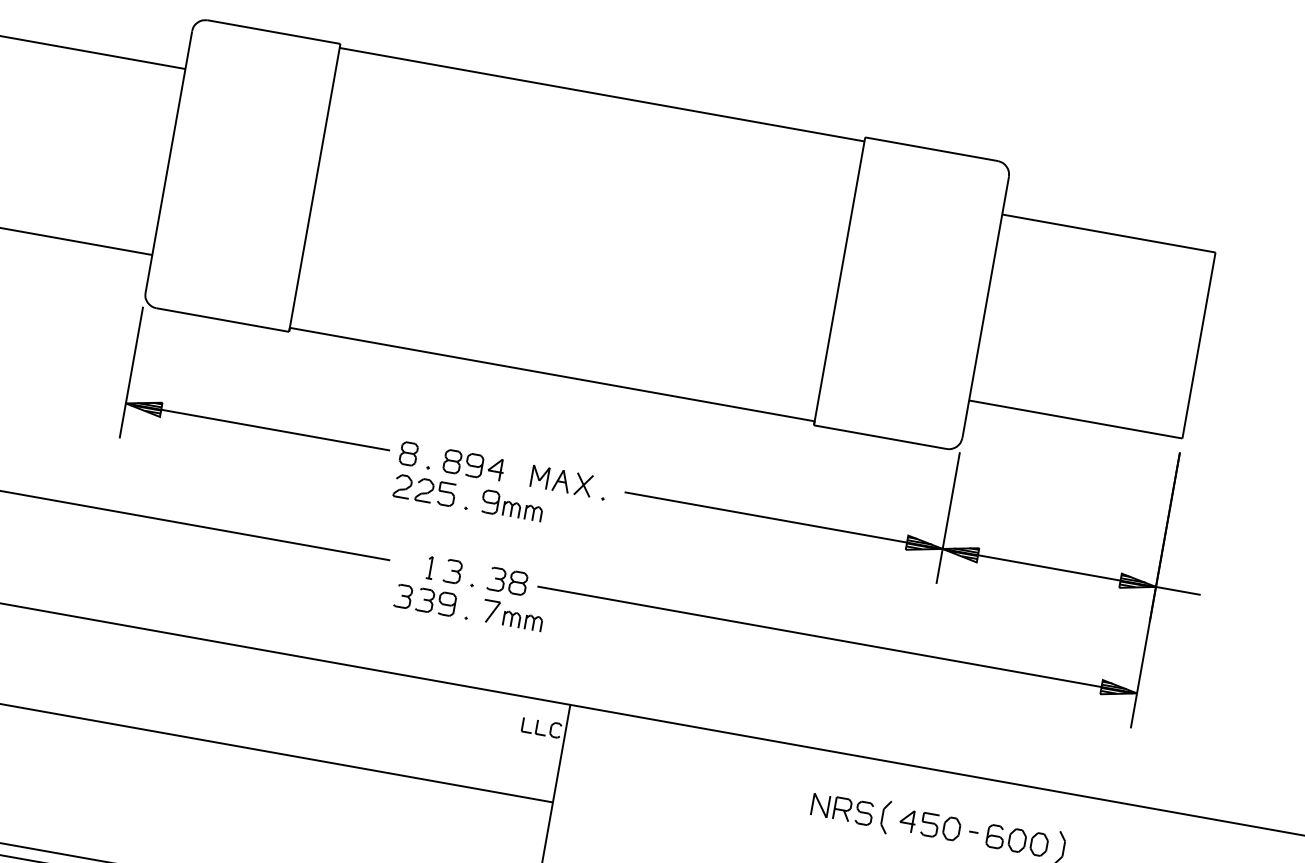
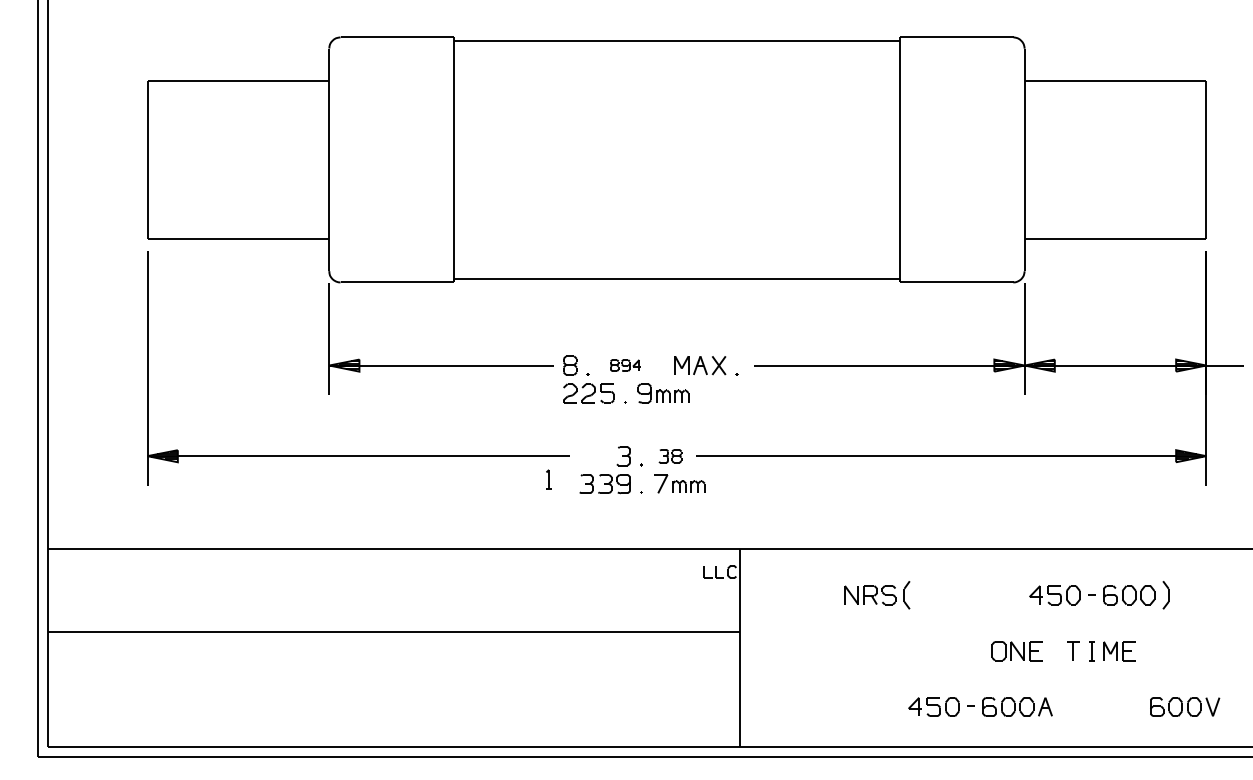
part: (473, 465) -> (625, 365), size x0.6
part: (430, 567) -> (548, 479), moved
part: (507, 581) -> (670, 456), size x0.7
part: (850, 811) -> (877, 595), moved

